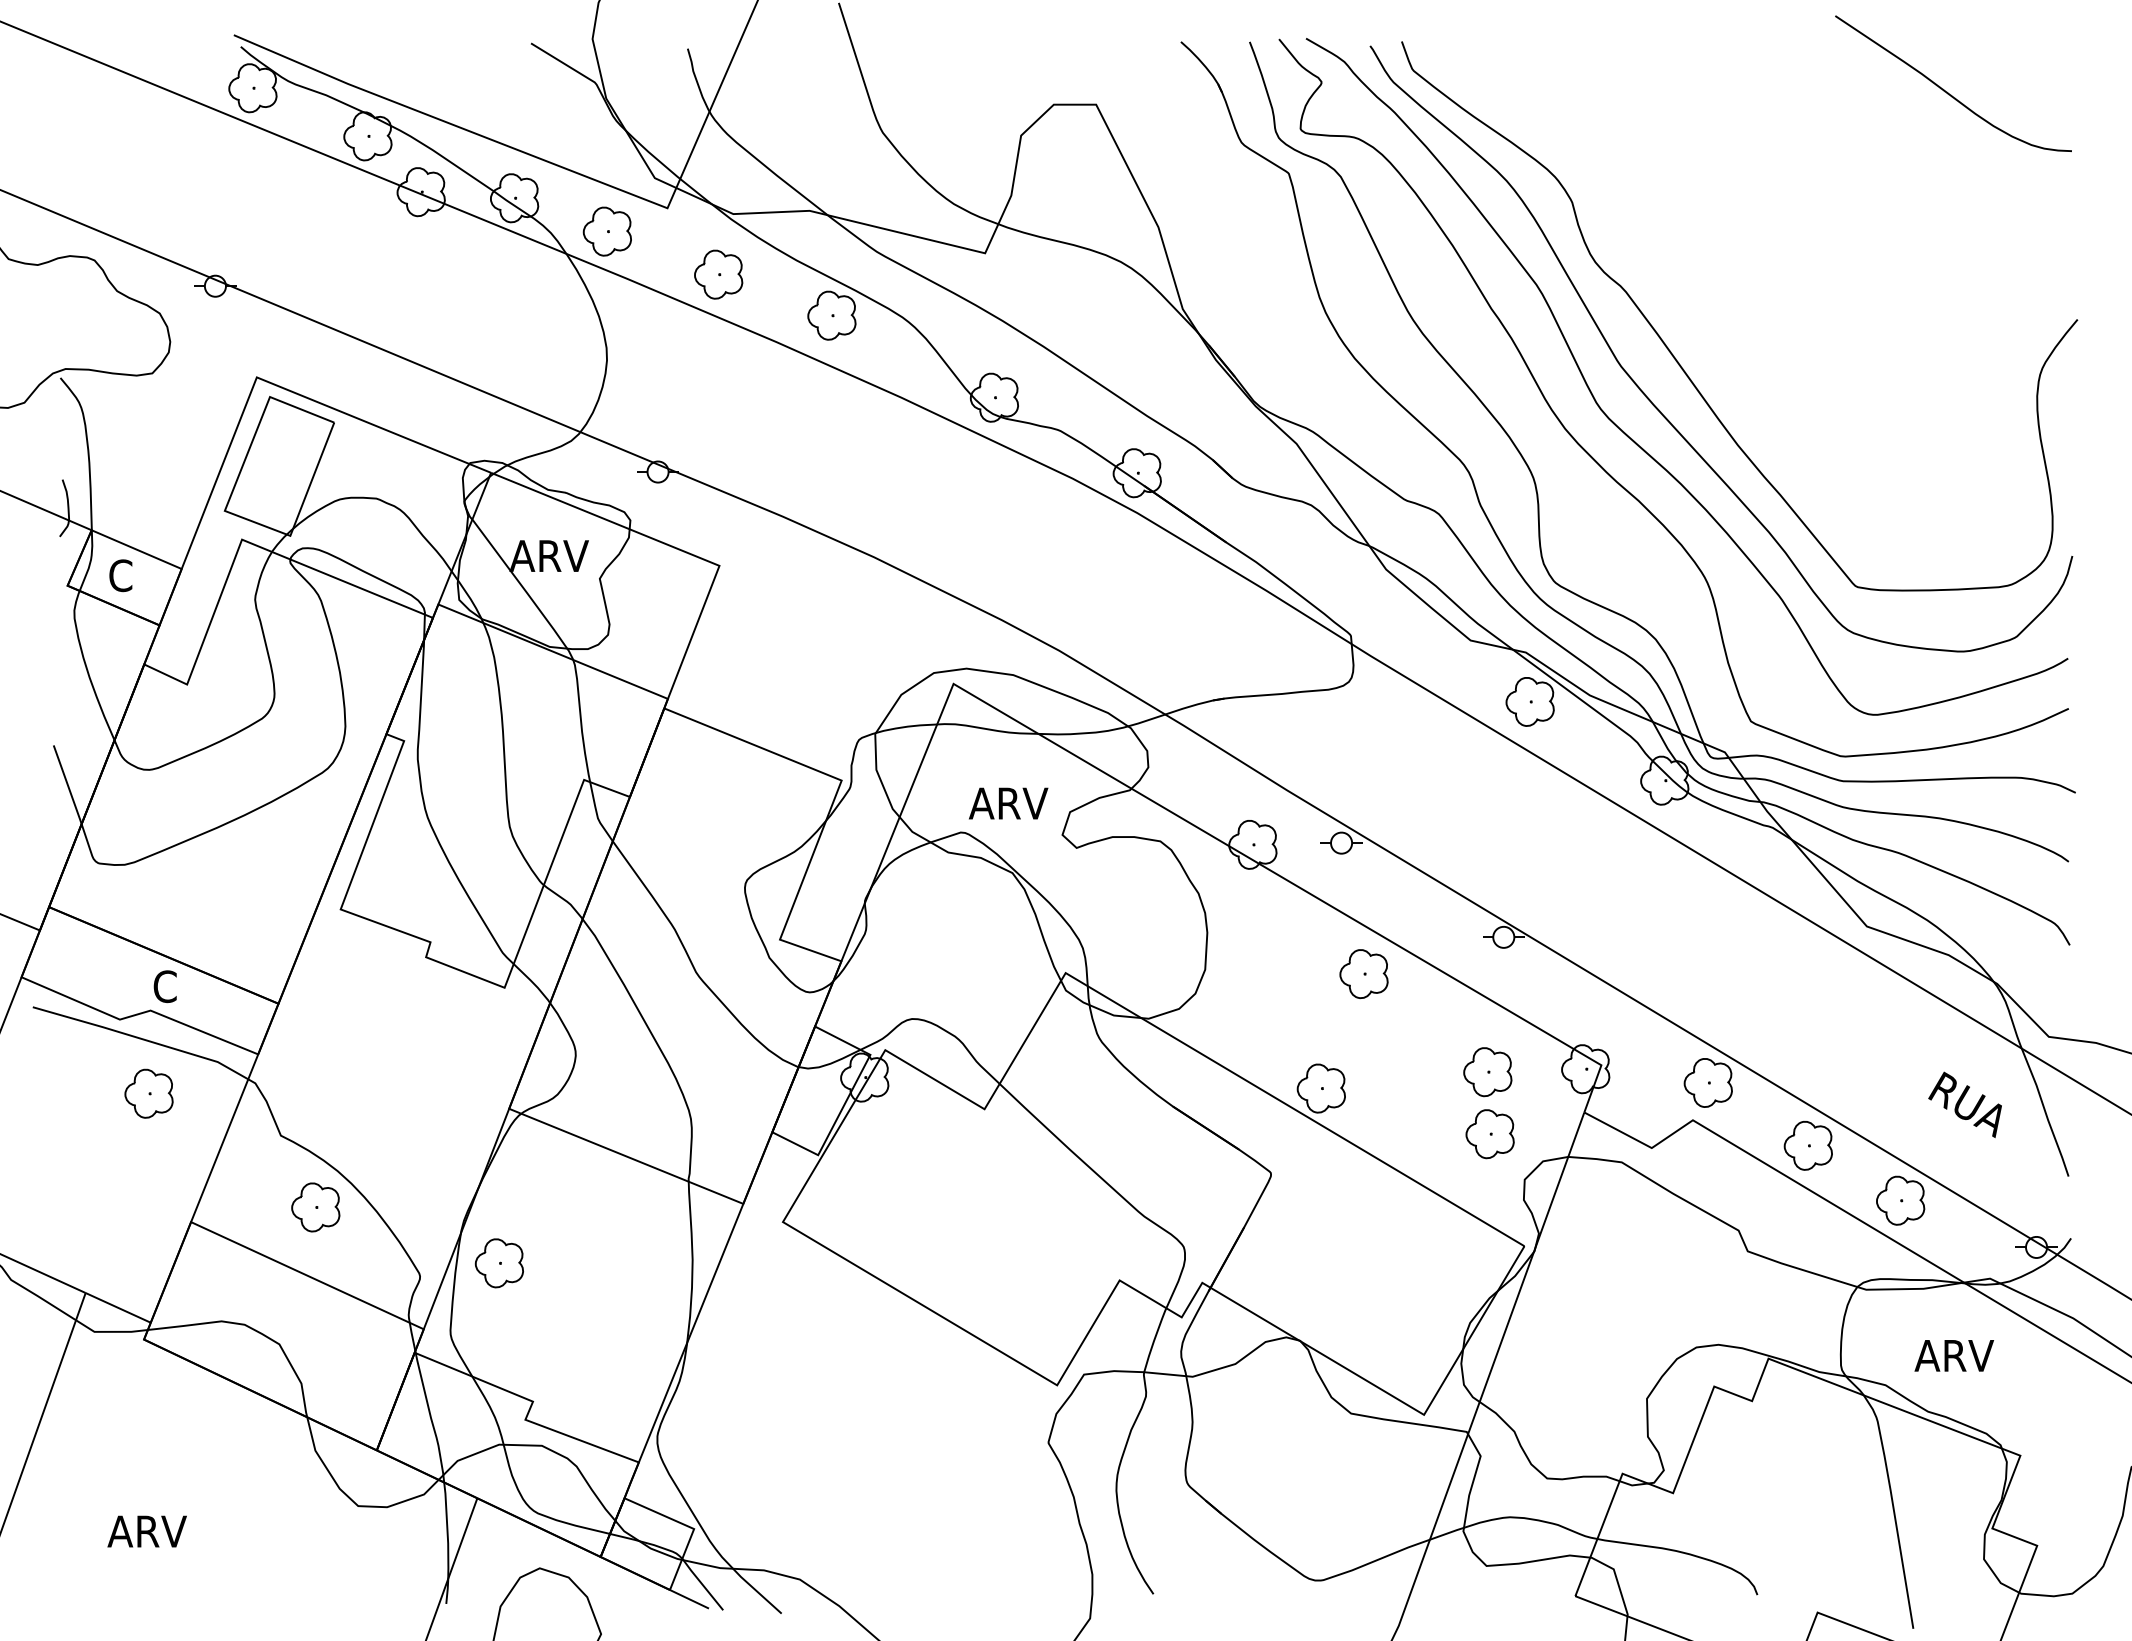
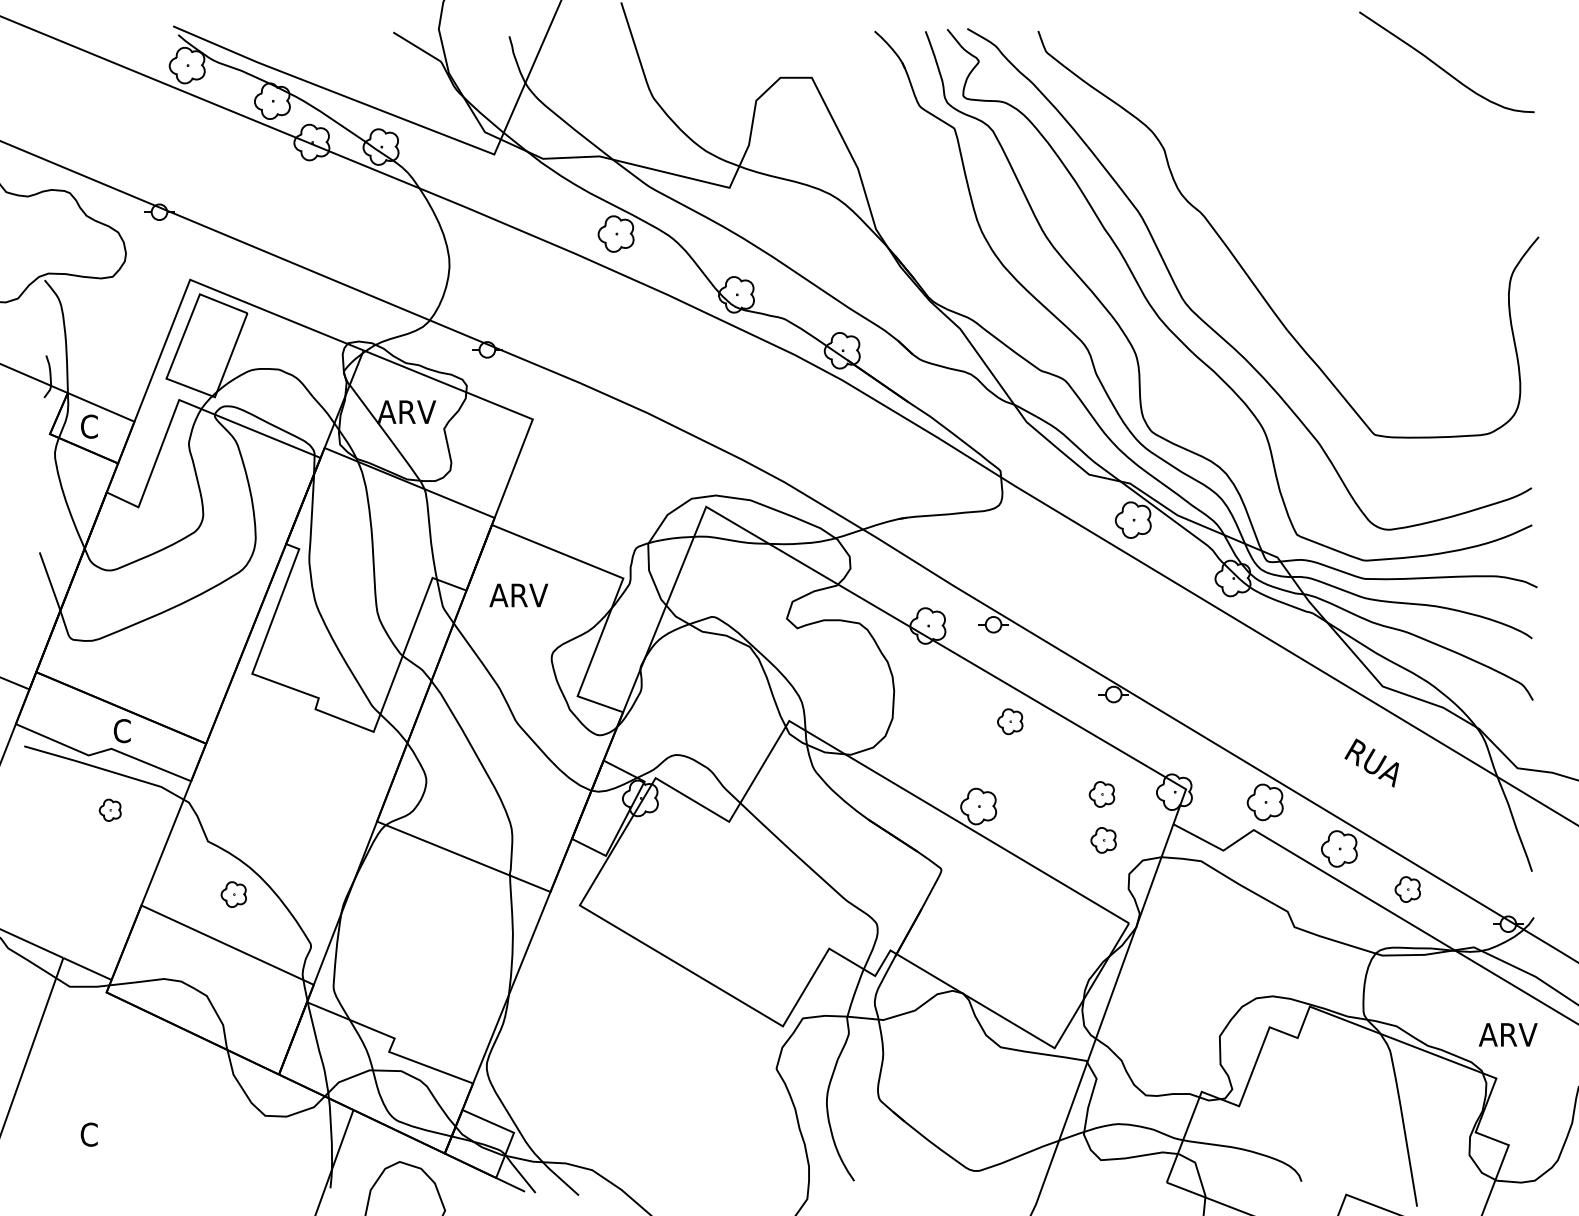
part: (606, 231) -> (449, 171), removed
part: (718, 274) -> (532, 203), removed
curve: (1659, 409) -> (1229, 303), removed
text: (1008, 803) -> (518, 595), moved
part: (1363, 973) -> (1009, 721), size x0.7
part: (1487, 1072) -> (1101, 794), size x0.7
part: (148, 1093) -> (109, 810), size x0.6
text: (1964, 1104) -> (1371, 762), moved
part: (1489, 1134) -> (1103, 840), size x0.7
part: (1900, 1200) -> (1407, 889), size x0.7
part: (315, 1207) -> (233, 894), size x0.7
part: (498, 1263) -> (369, 936), removed
text: (1953, 1355) -> (1507, 1034), moved
text: (146, 1531) -> (108, 1134), ARV -> C

